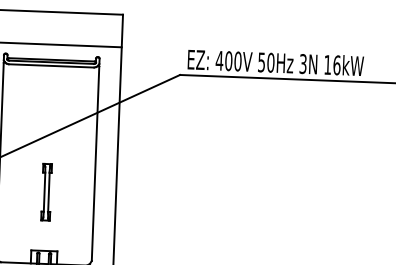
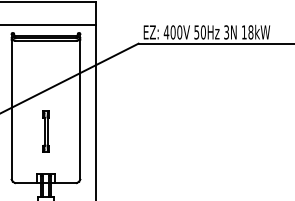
text: (336, 65) -> (250, 32), 16kW -> 18kW

